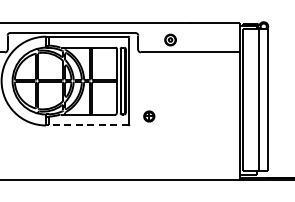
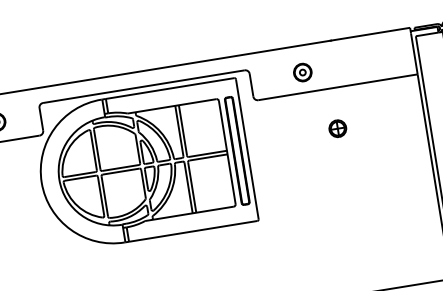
part: (149, 116) -> (338, 128), moved
line: (88, 125) -> (193, 231), dashed -> solid

